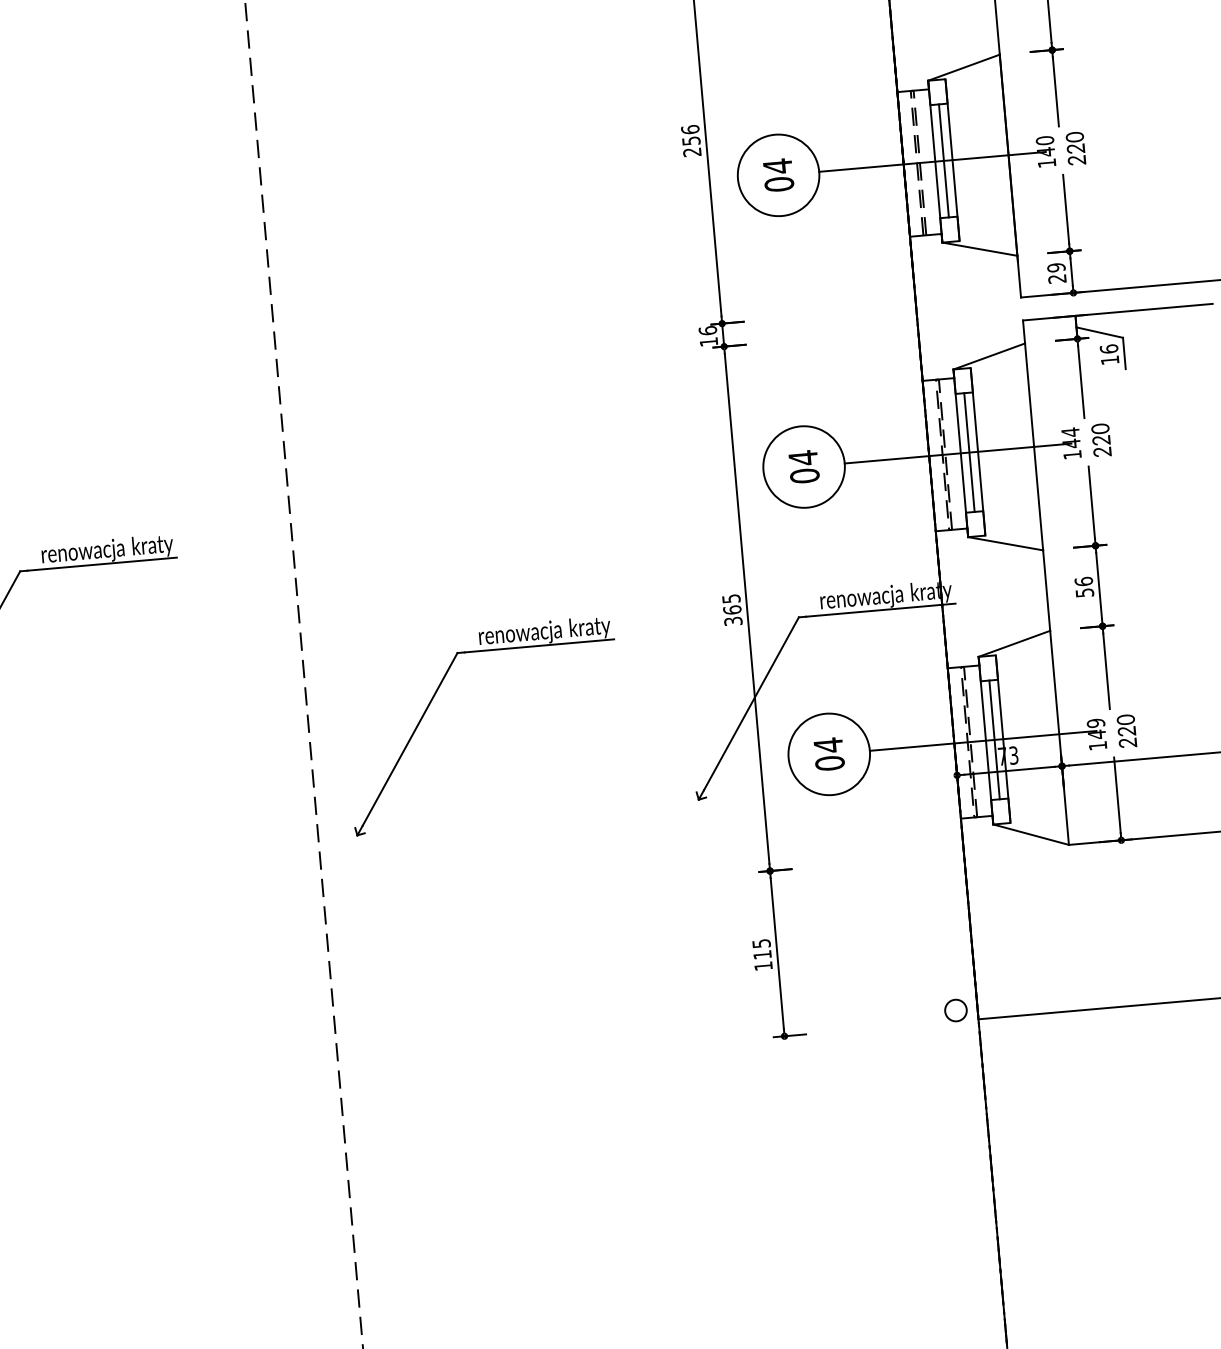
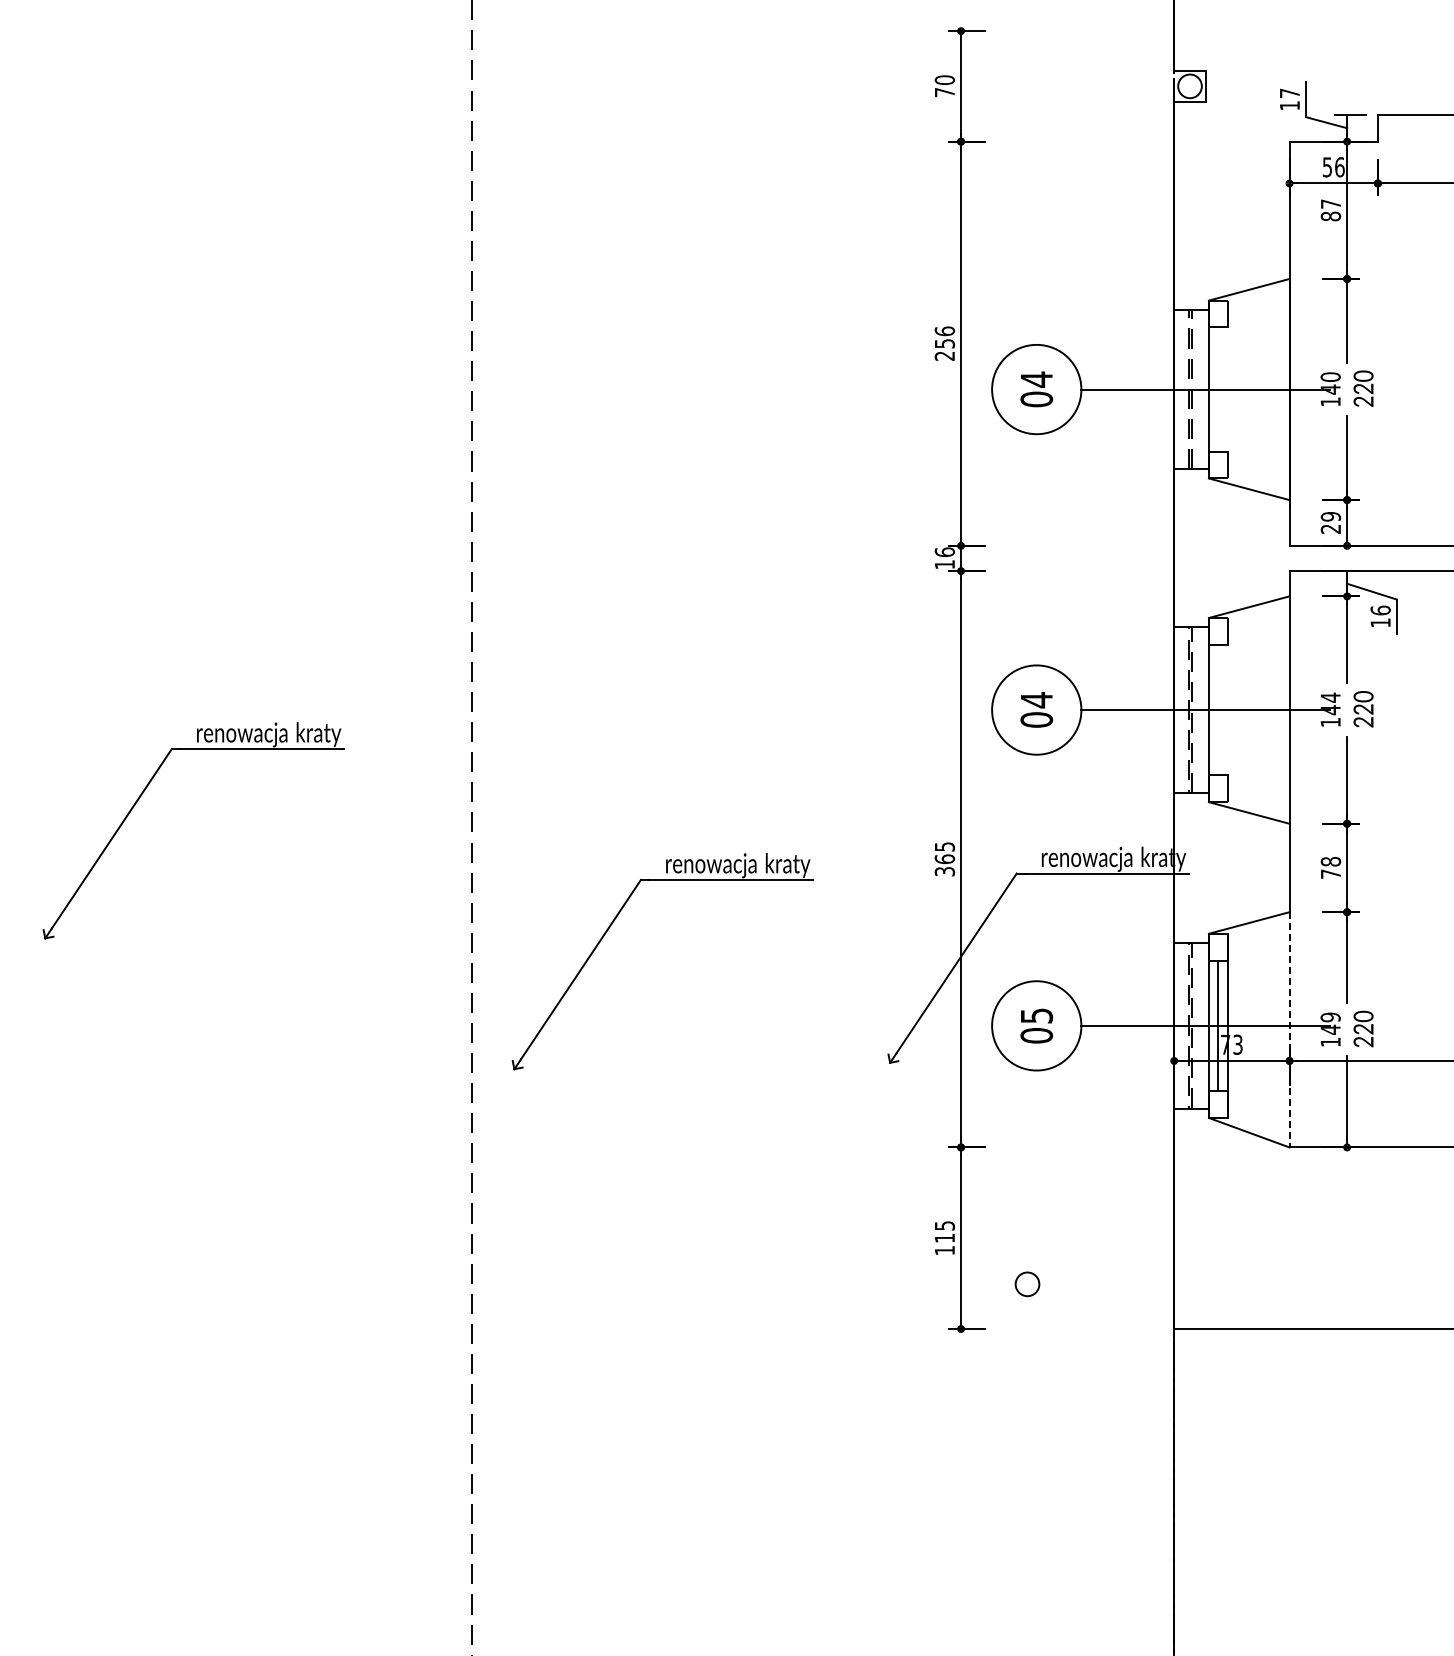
line: (943, 160) -> (1218, 389), removed
line: (952, 160) -> (1227, 389), removed
line: (977, 451) -> (1227, 709), removed
line: (969, 452) -> (1218, 709), removed
text: (1083, 586) -> (1330, 867), 56 -> 78
line: (1059, 737) -> (1289, 1029), solid -> dashed
text: (829, 744) -> (1037, 1015), 04 -> 05
circle: (955, 1010) -> (1027, 1284), moved

